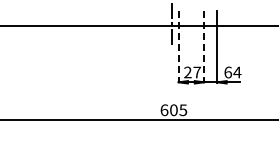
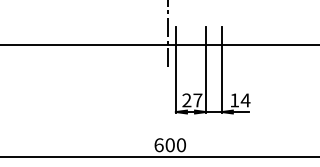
line: (178, 47) -> (175, 70), dashed -> solid
line: (204, 47) -> (206, 70), dashed -> solid
text: (228, 72) -> (235, 100), 64 -> 14
text: (183, 109) -> (181, 144), 605 -> 600

